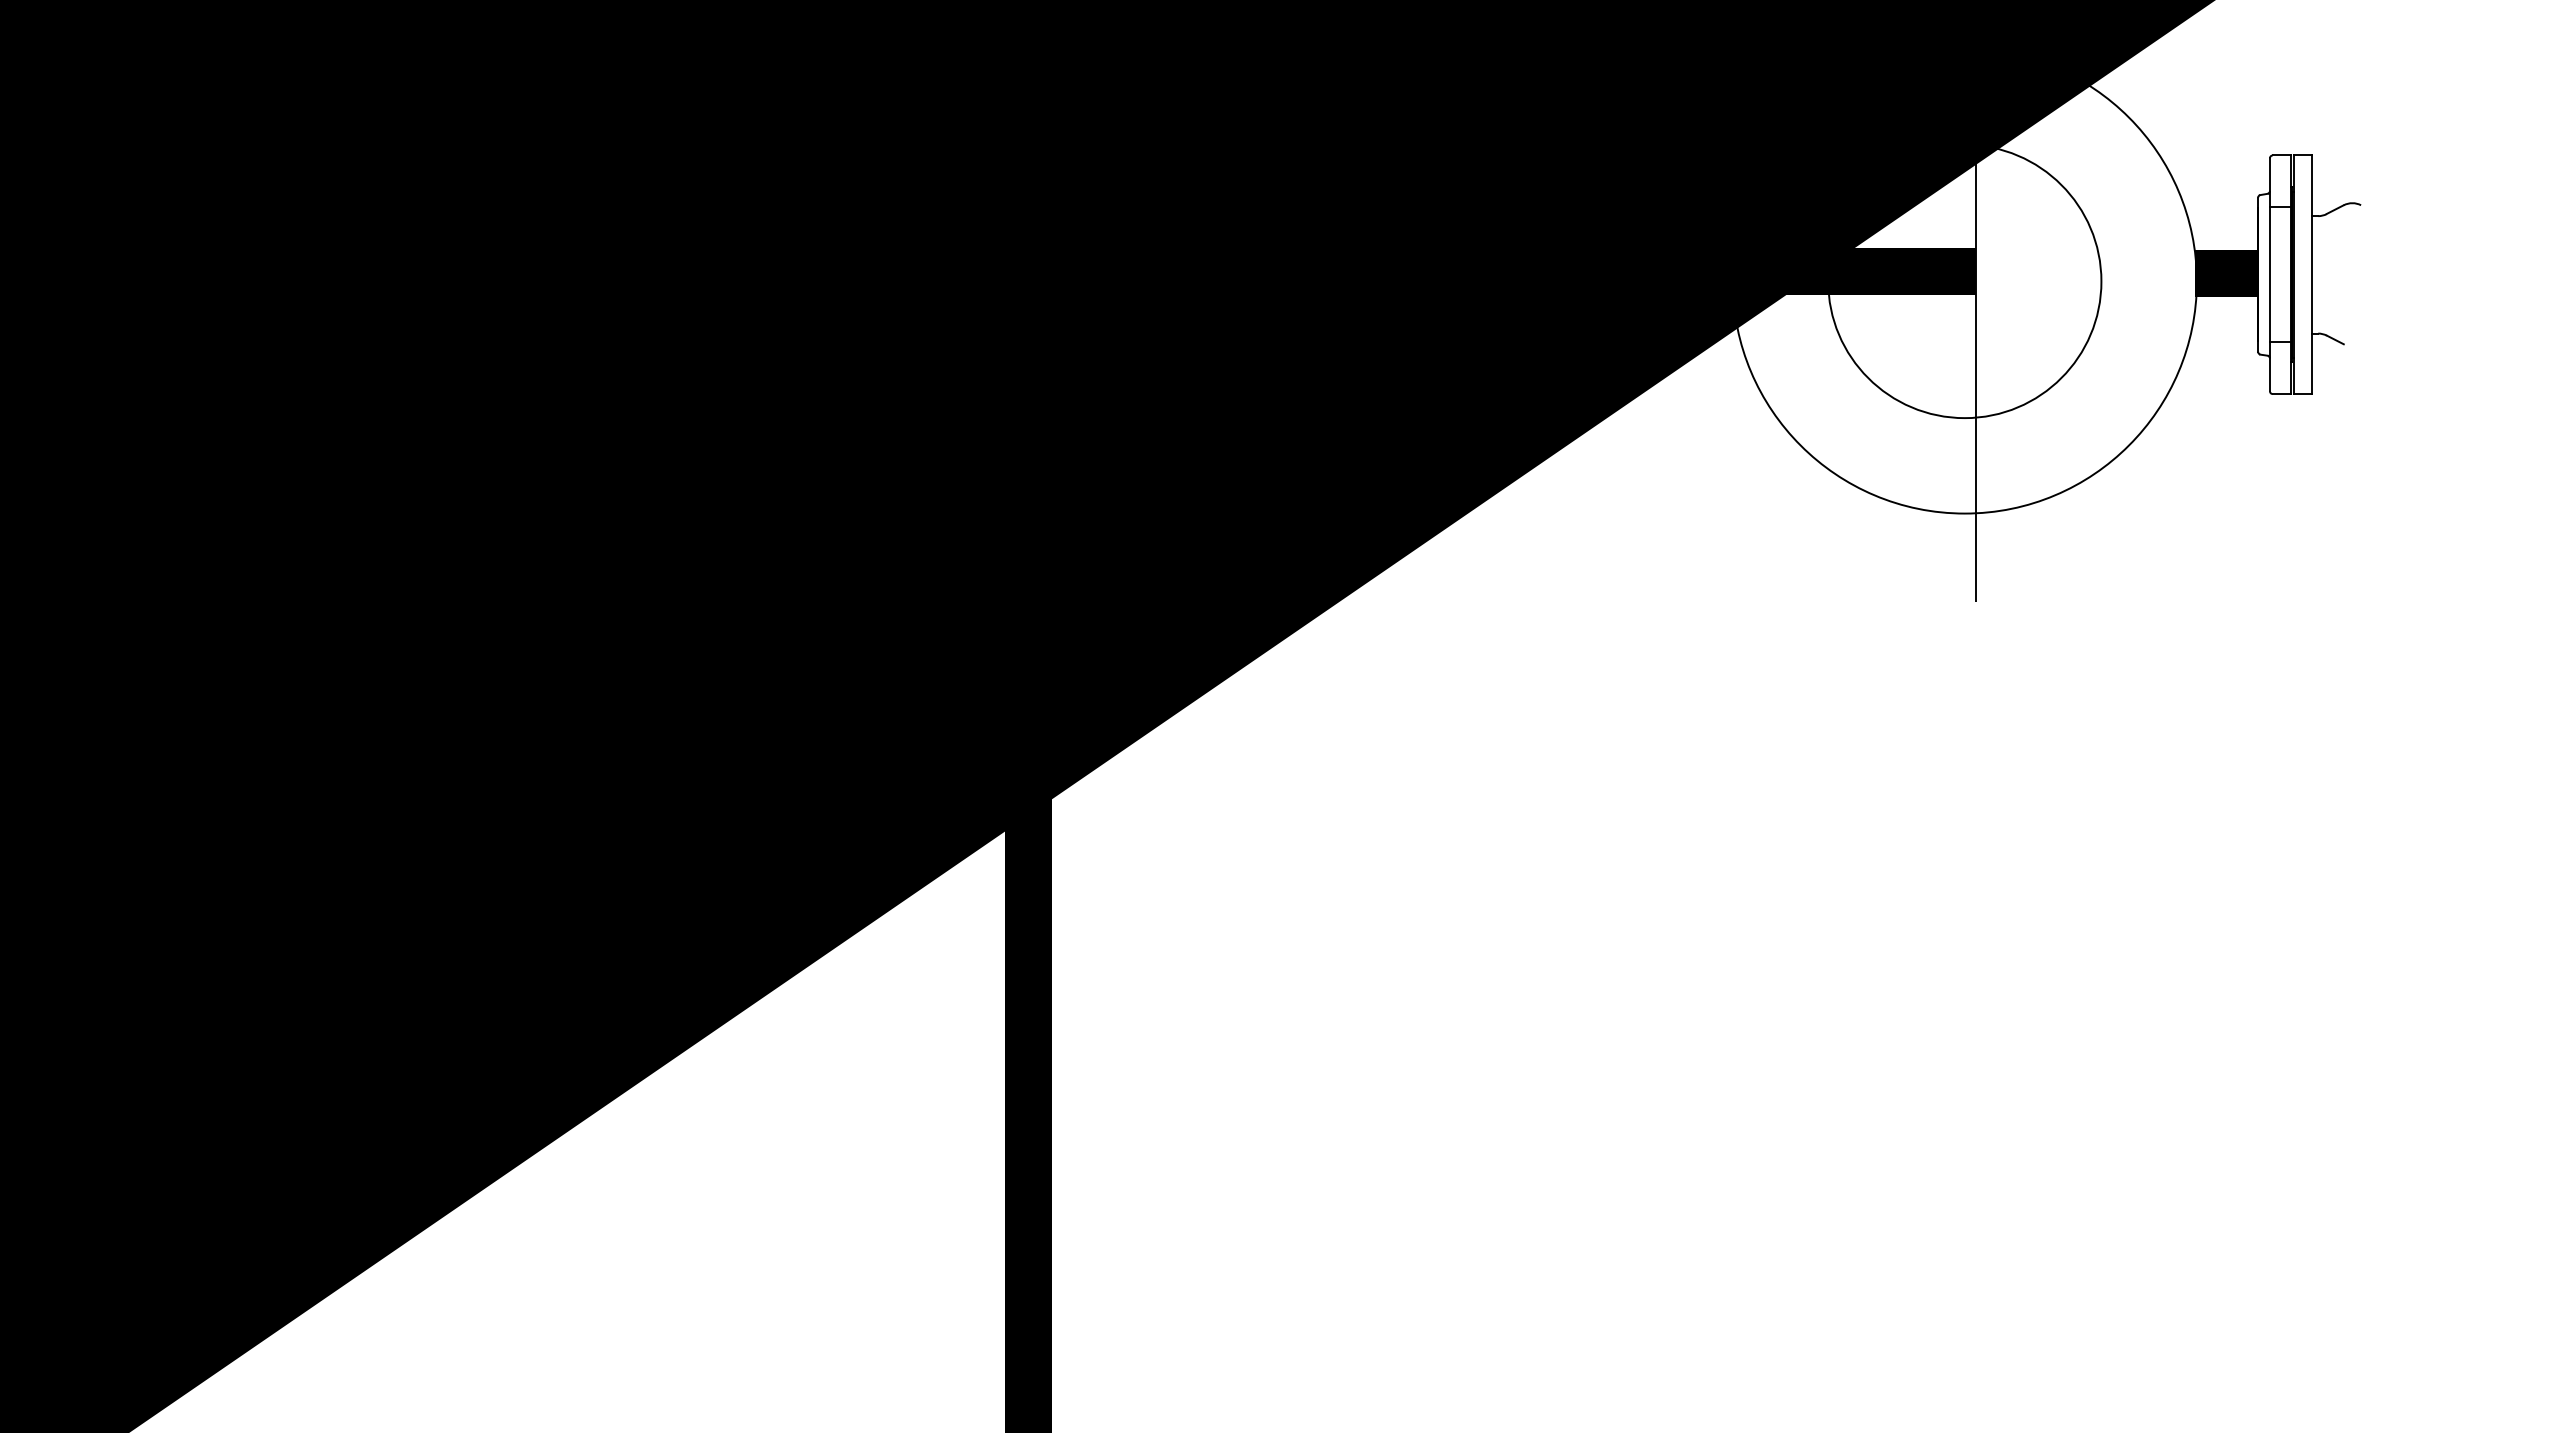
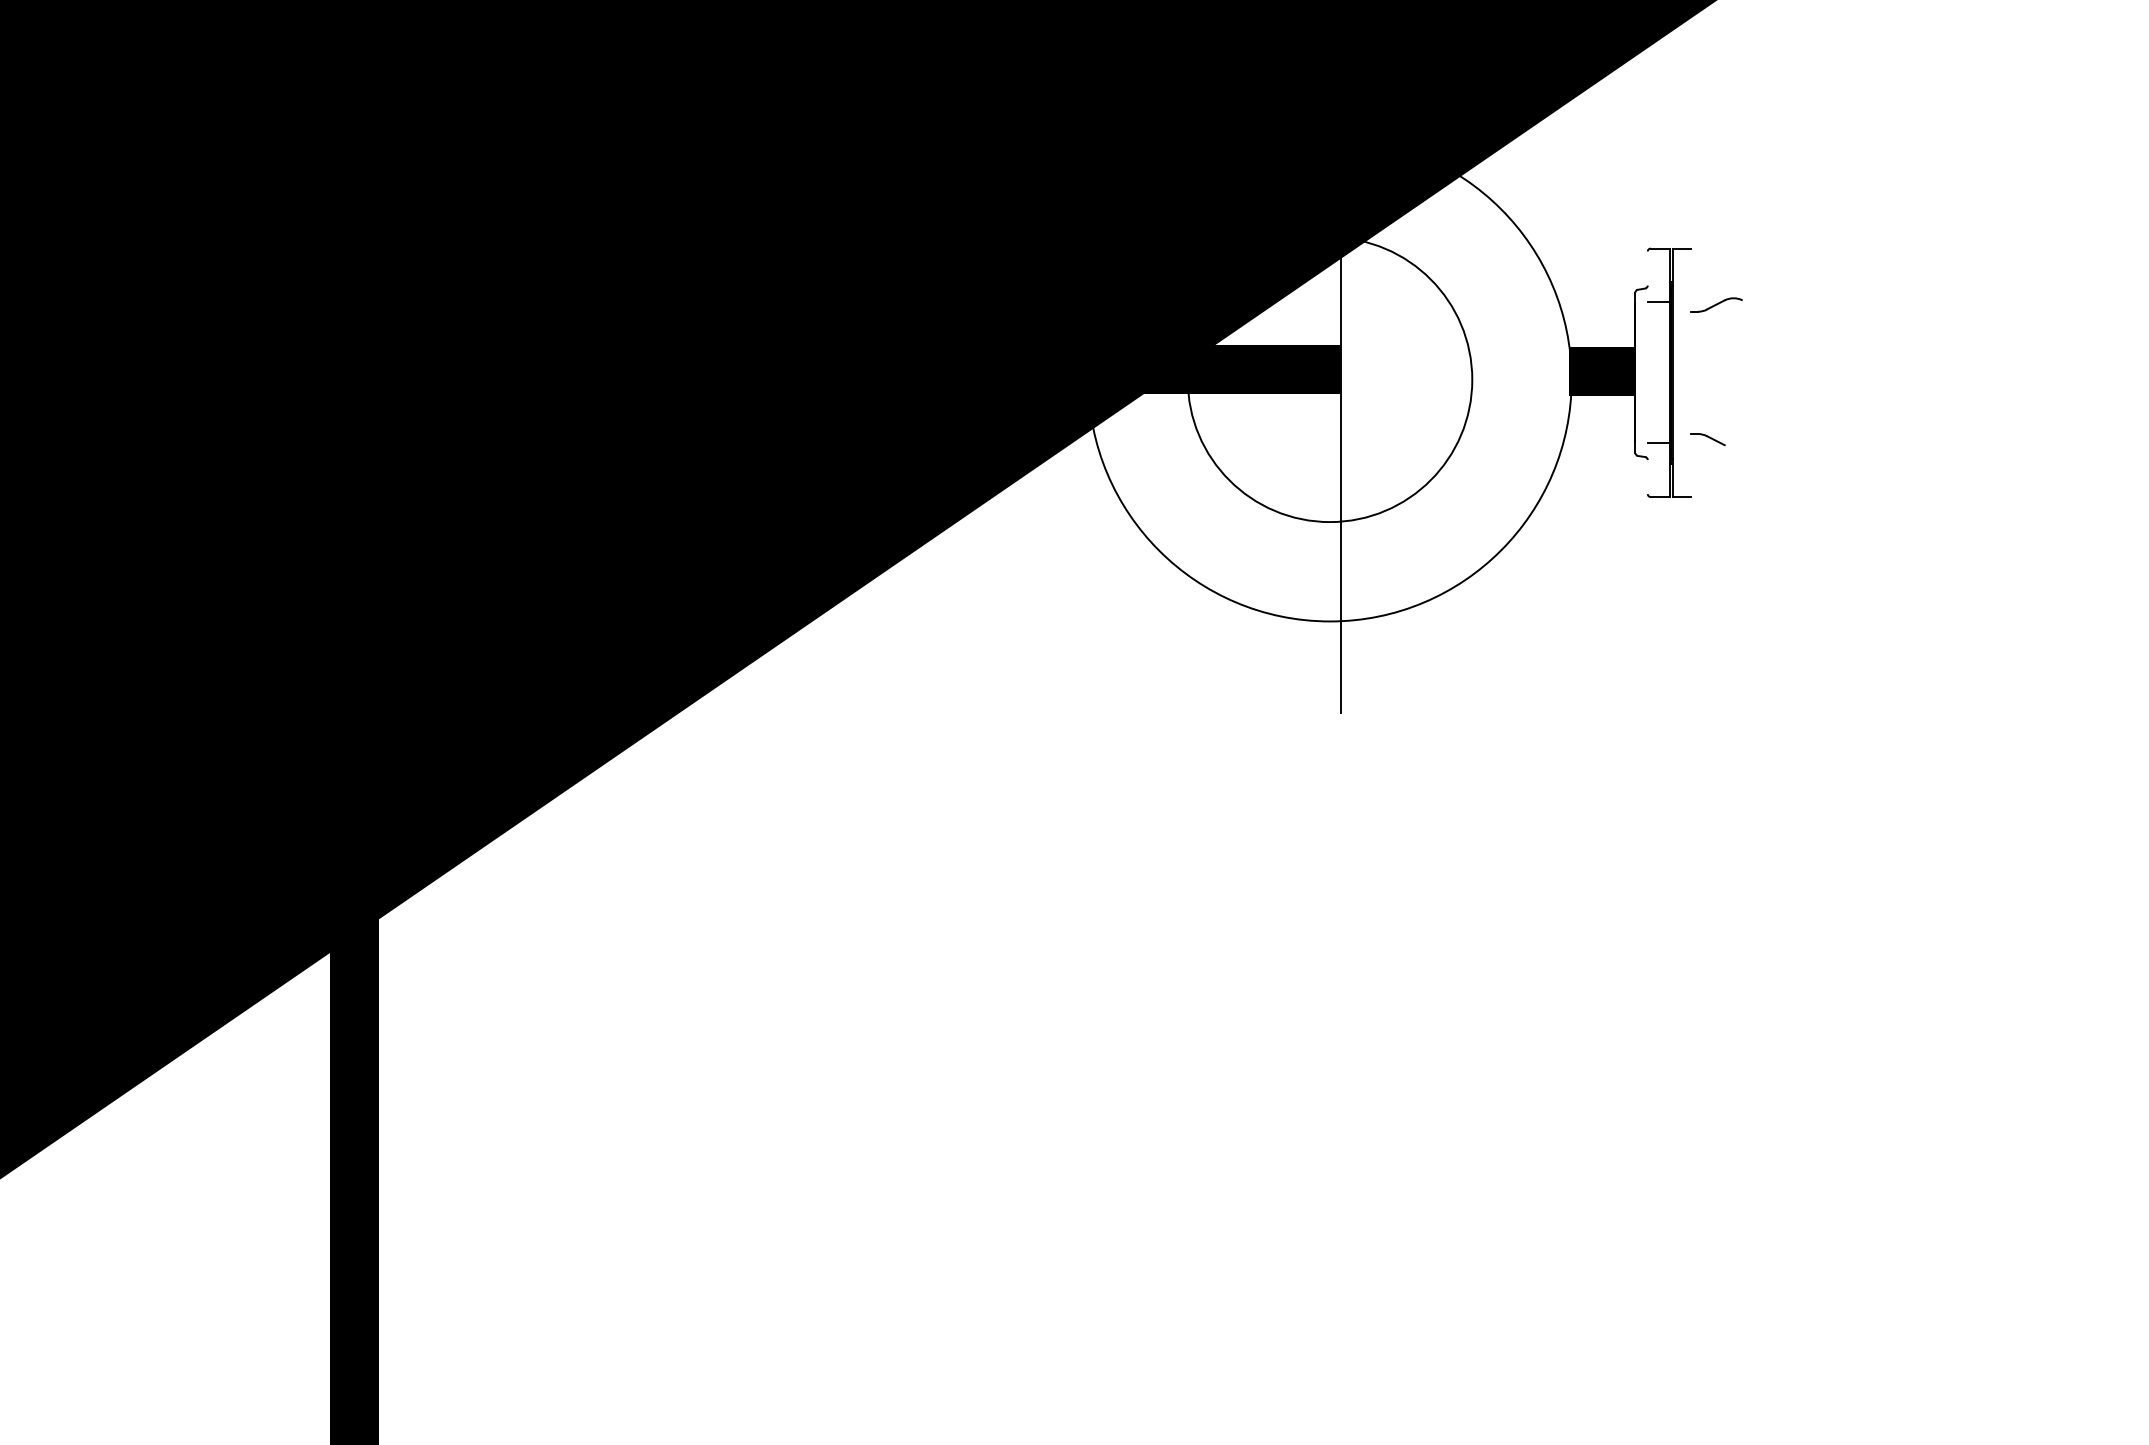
line: (2269, 274) -> (1647, 372), removed
line: (2311, 274) -> (1691, 372), removed

